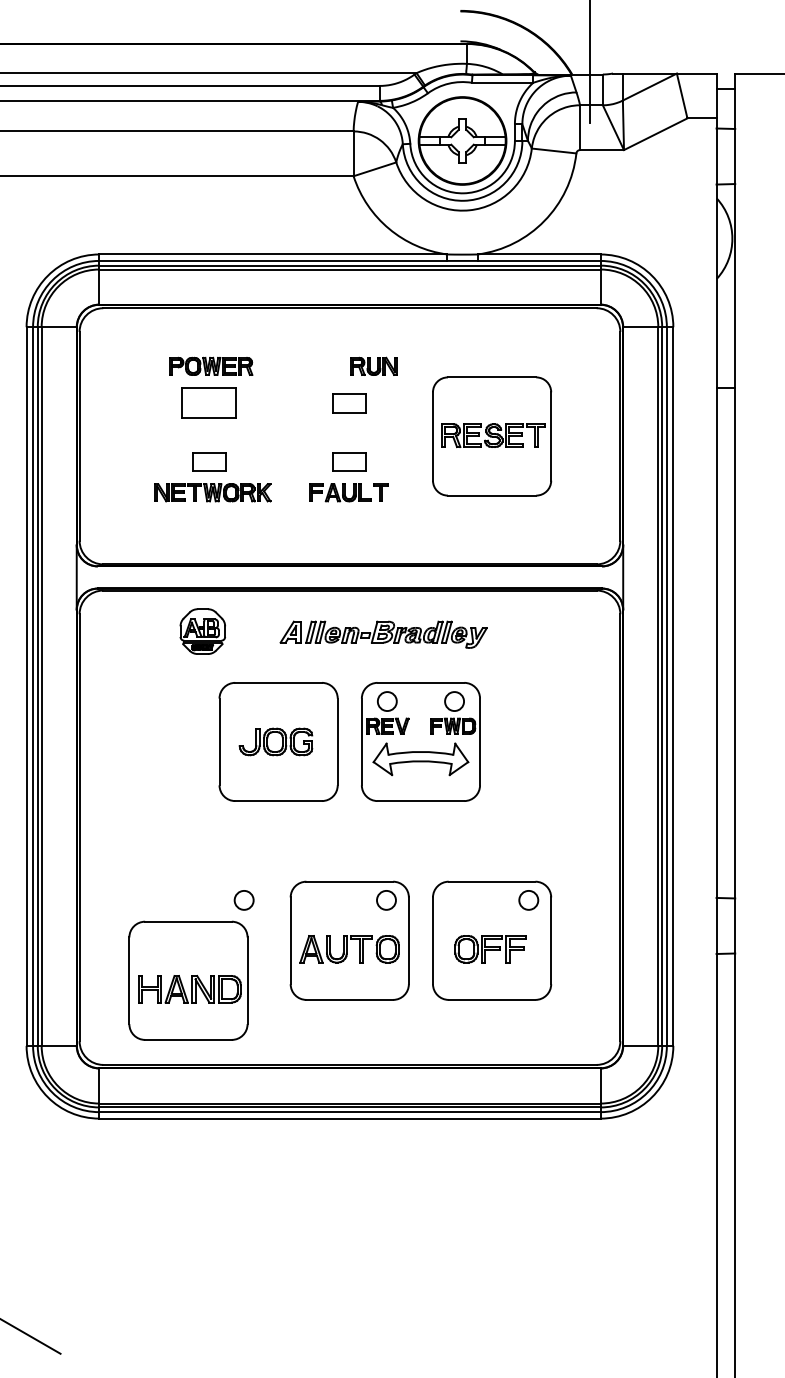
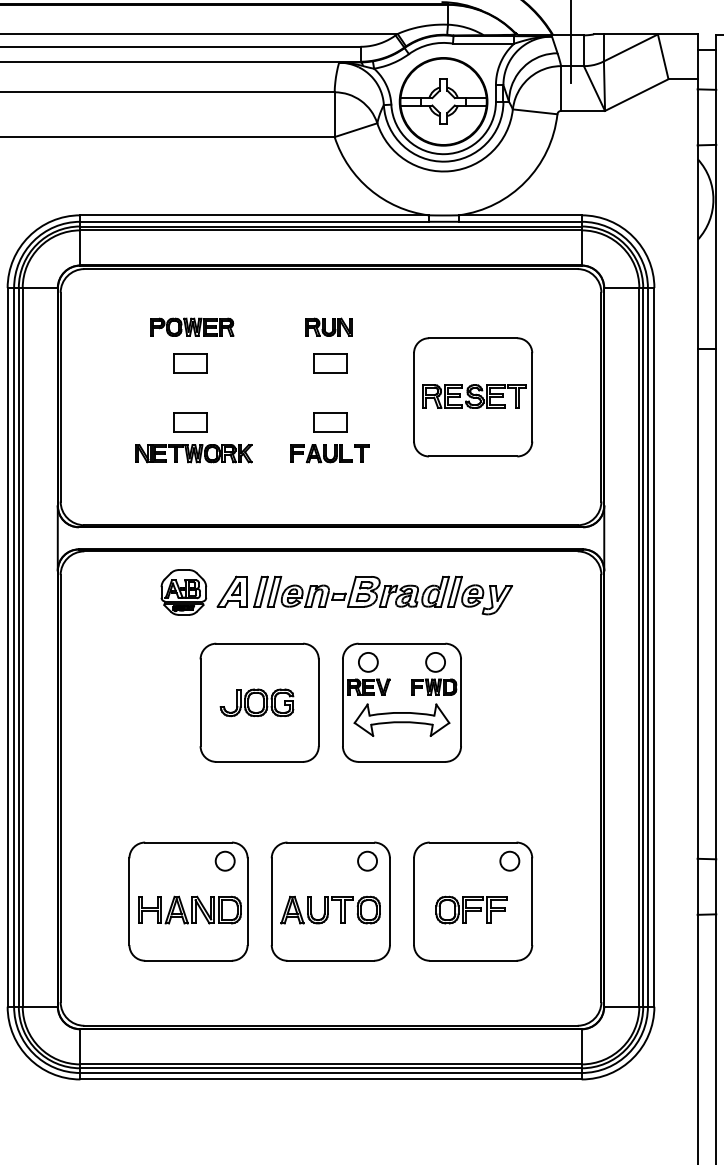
part: (373, 365) -> (328, 326), moved
part: (209, 403) -> (190, 364), size x0.62
part: (383, 634) -> (364, 595), size x1.43
part: (188, 980) -> (188, 901), moved

